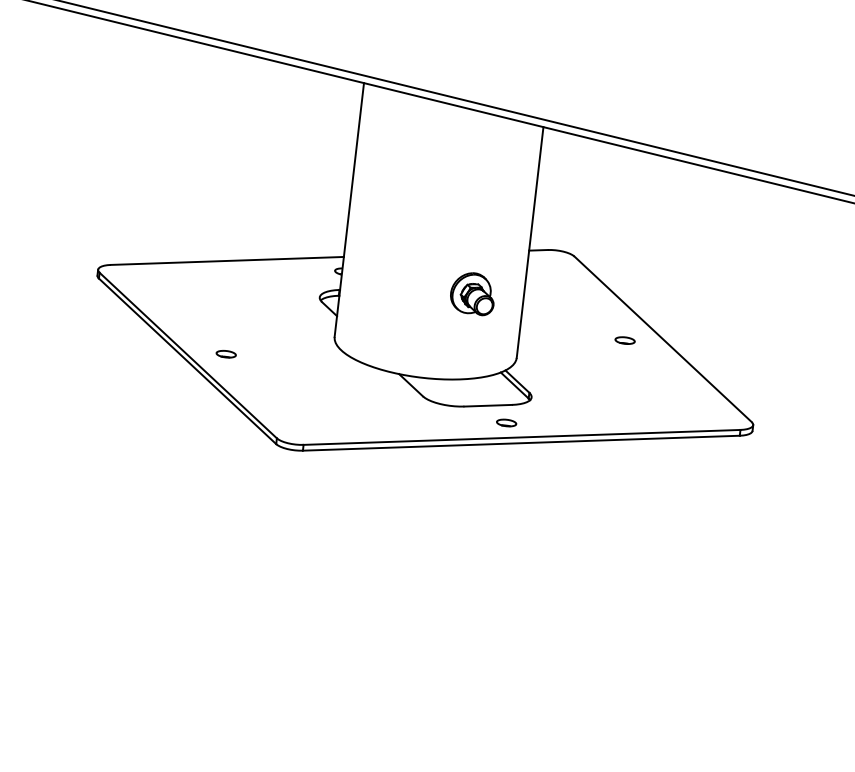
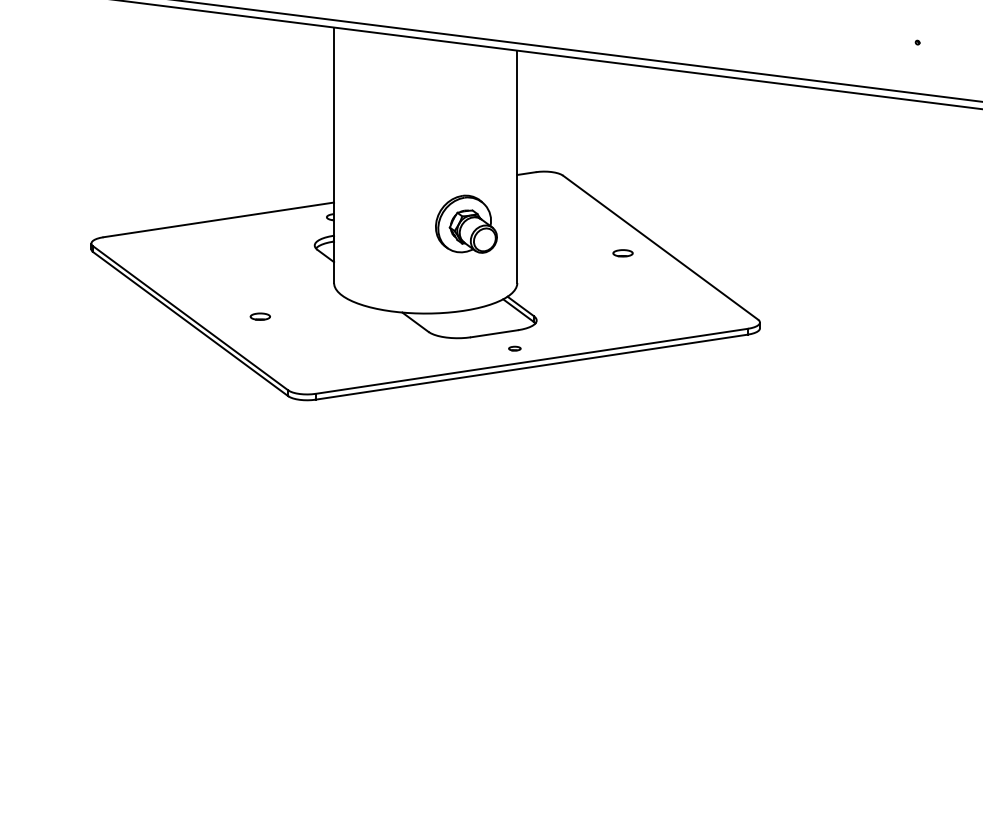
part: (473, 292) -> (466, 223), size x1.4
part: (225, 353) -> (259, 316), moved
part: (506, 422) -> (514, 348), size x0.6

